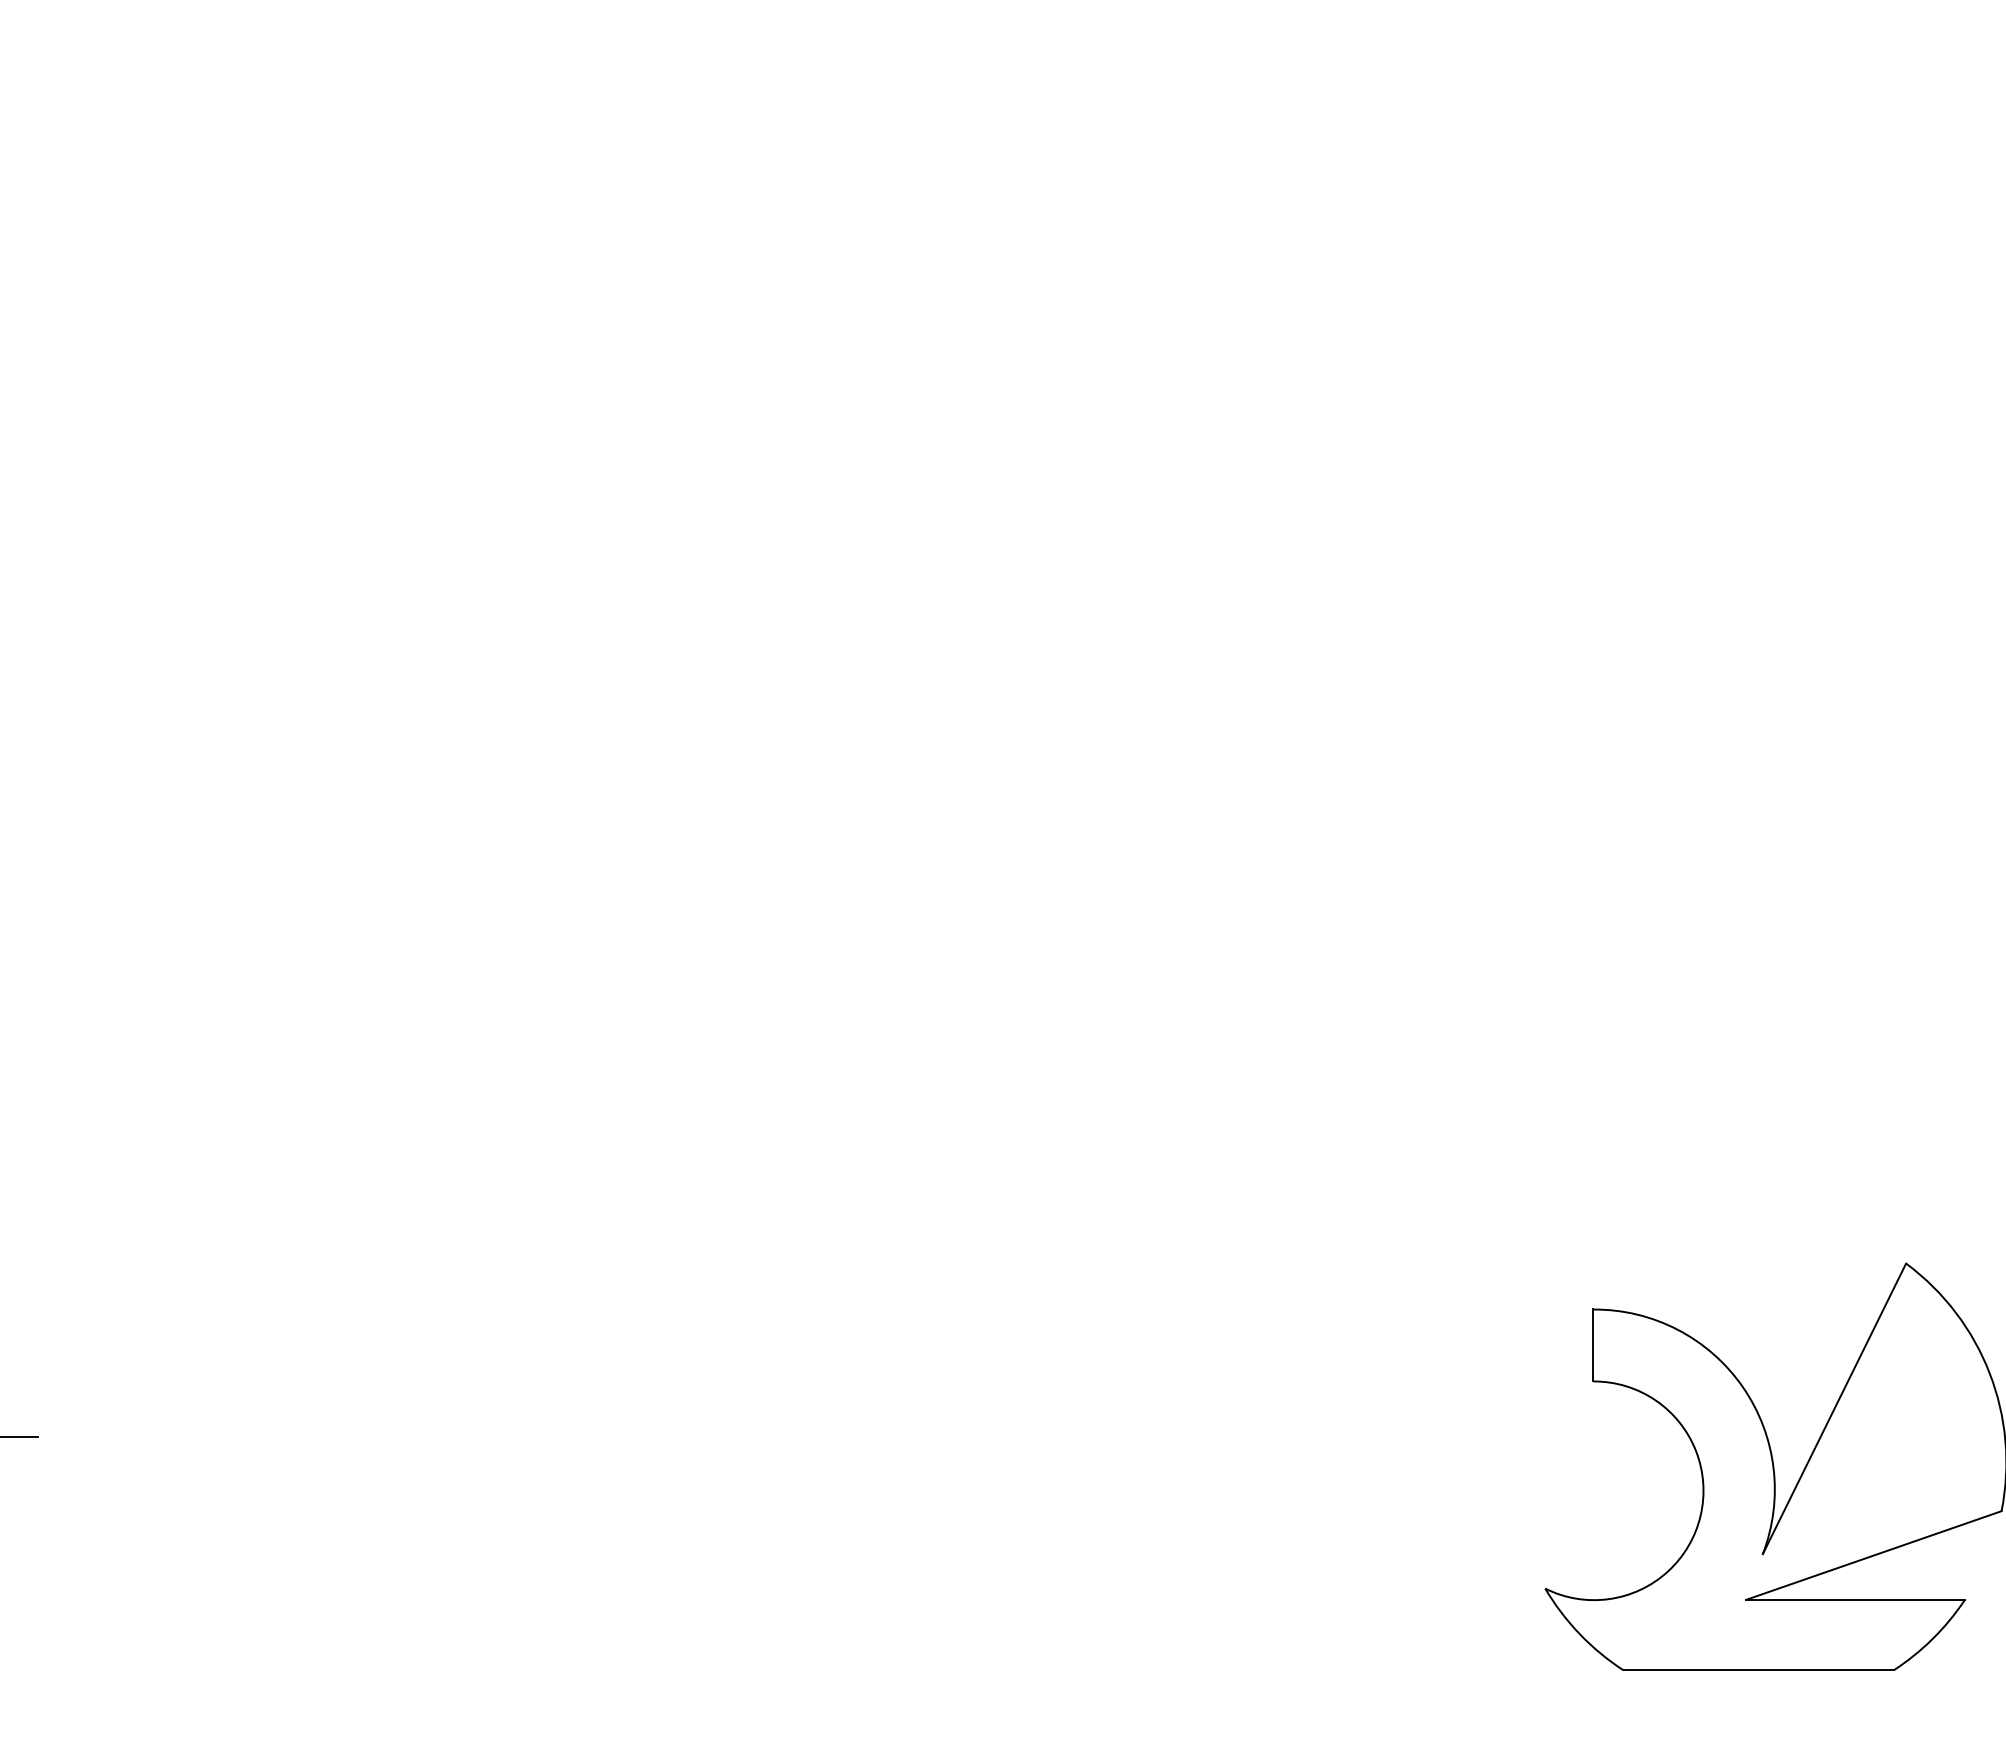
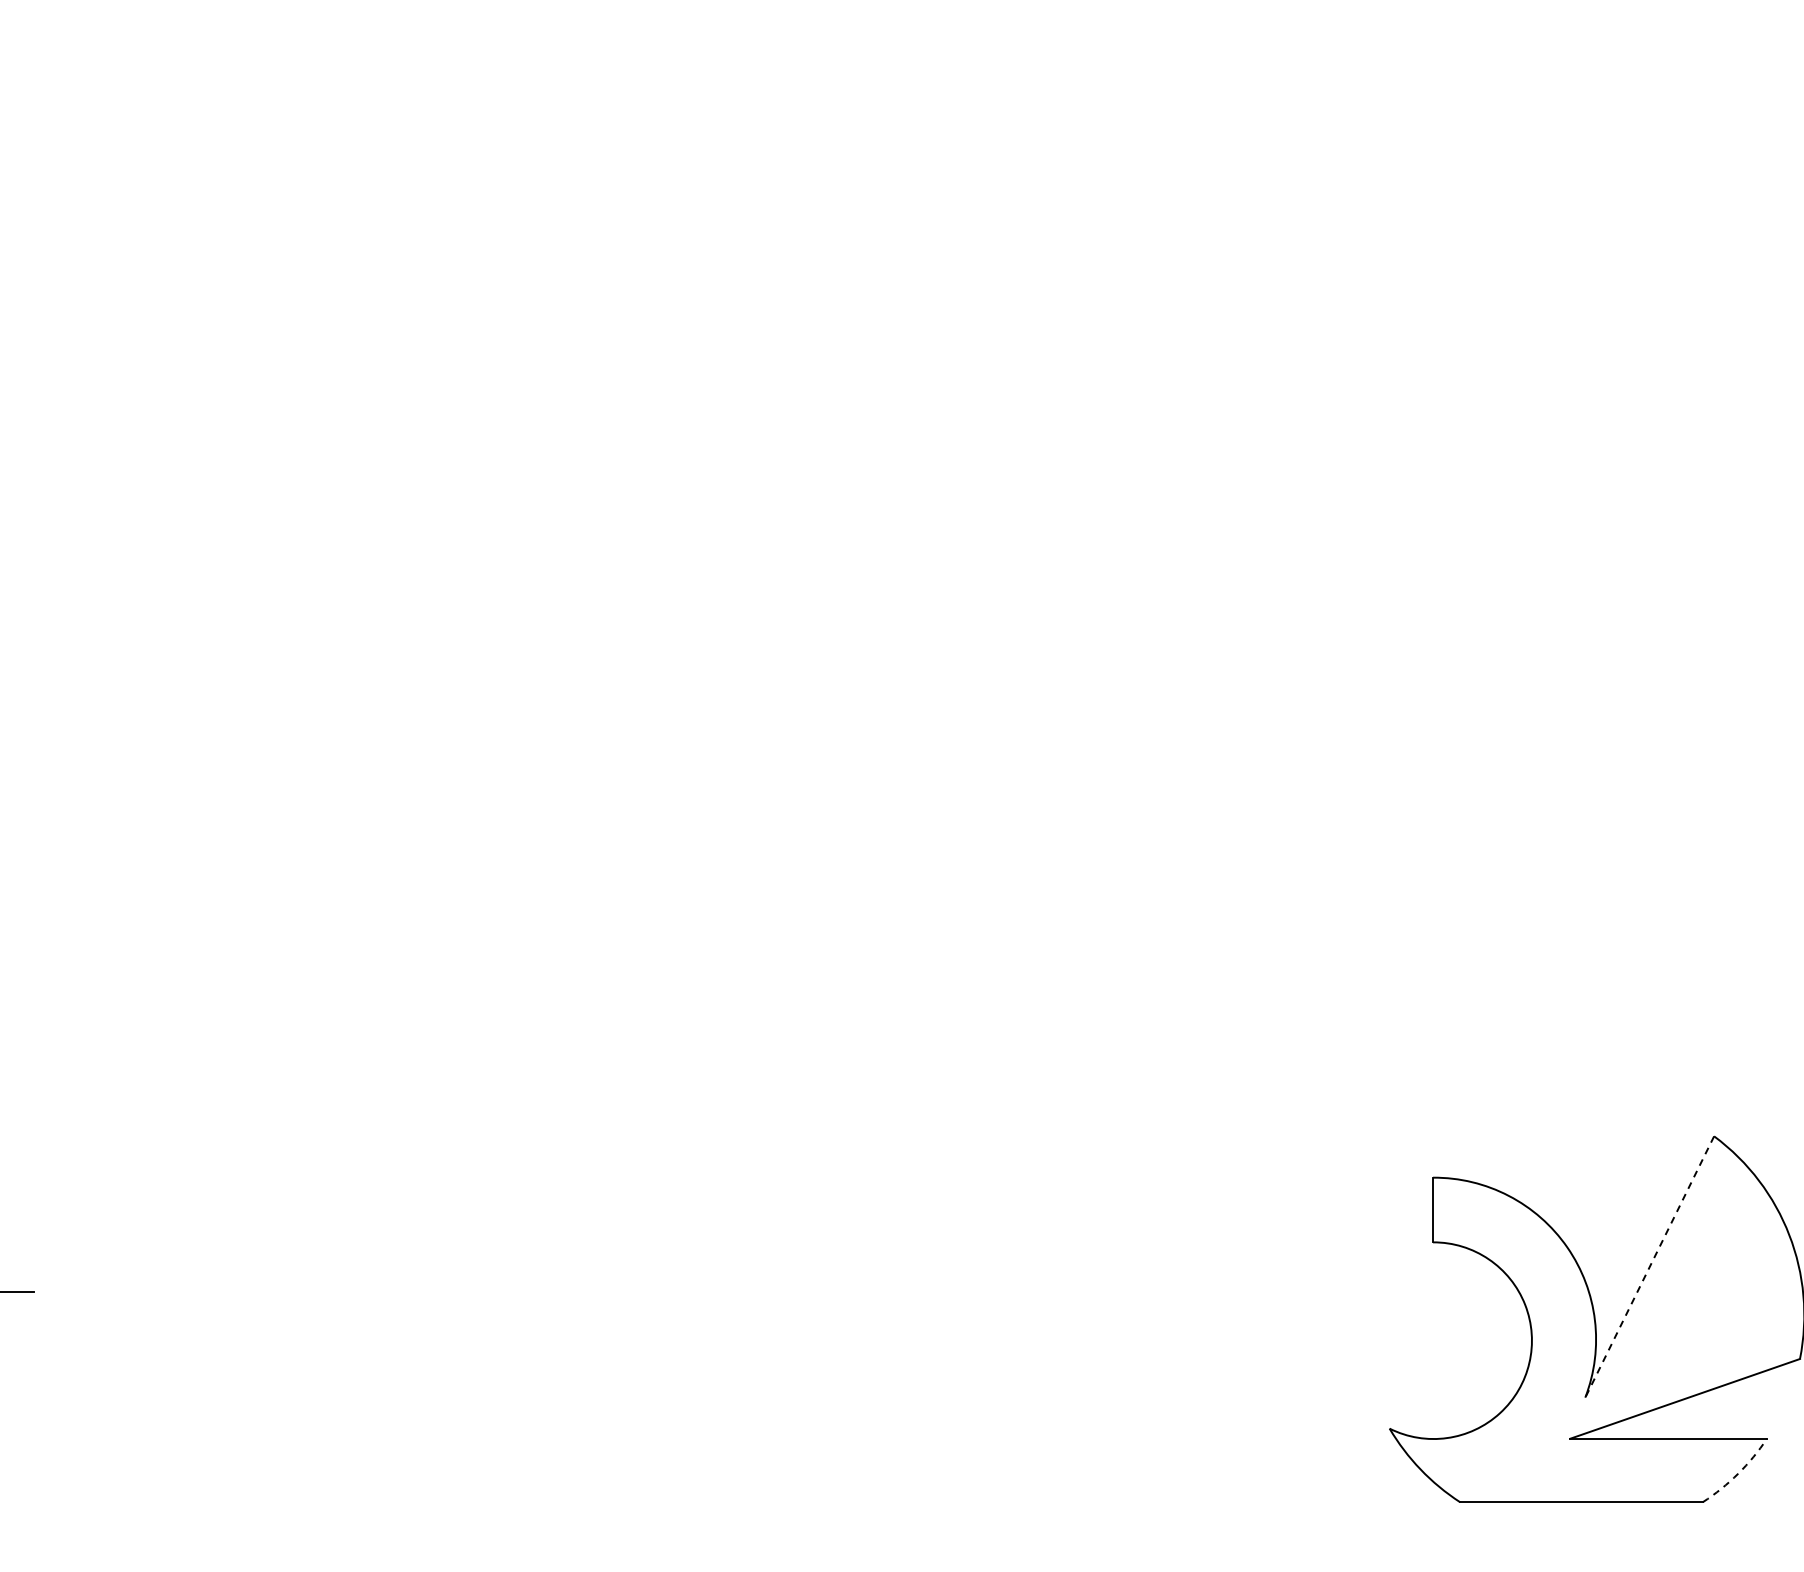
line: (1834, 1409) -> (1649, 1267), solid -> dashed
arc: (1933, 1638) -> (1738, 1473), solid -> dashed

